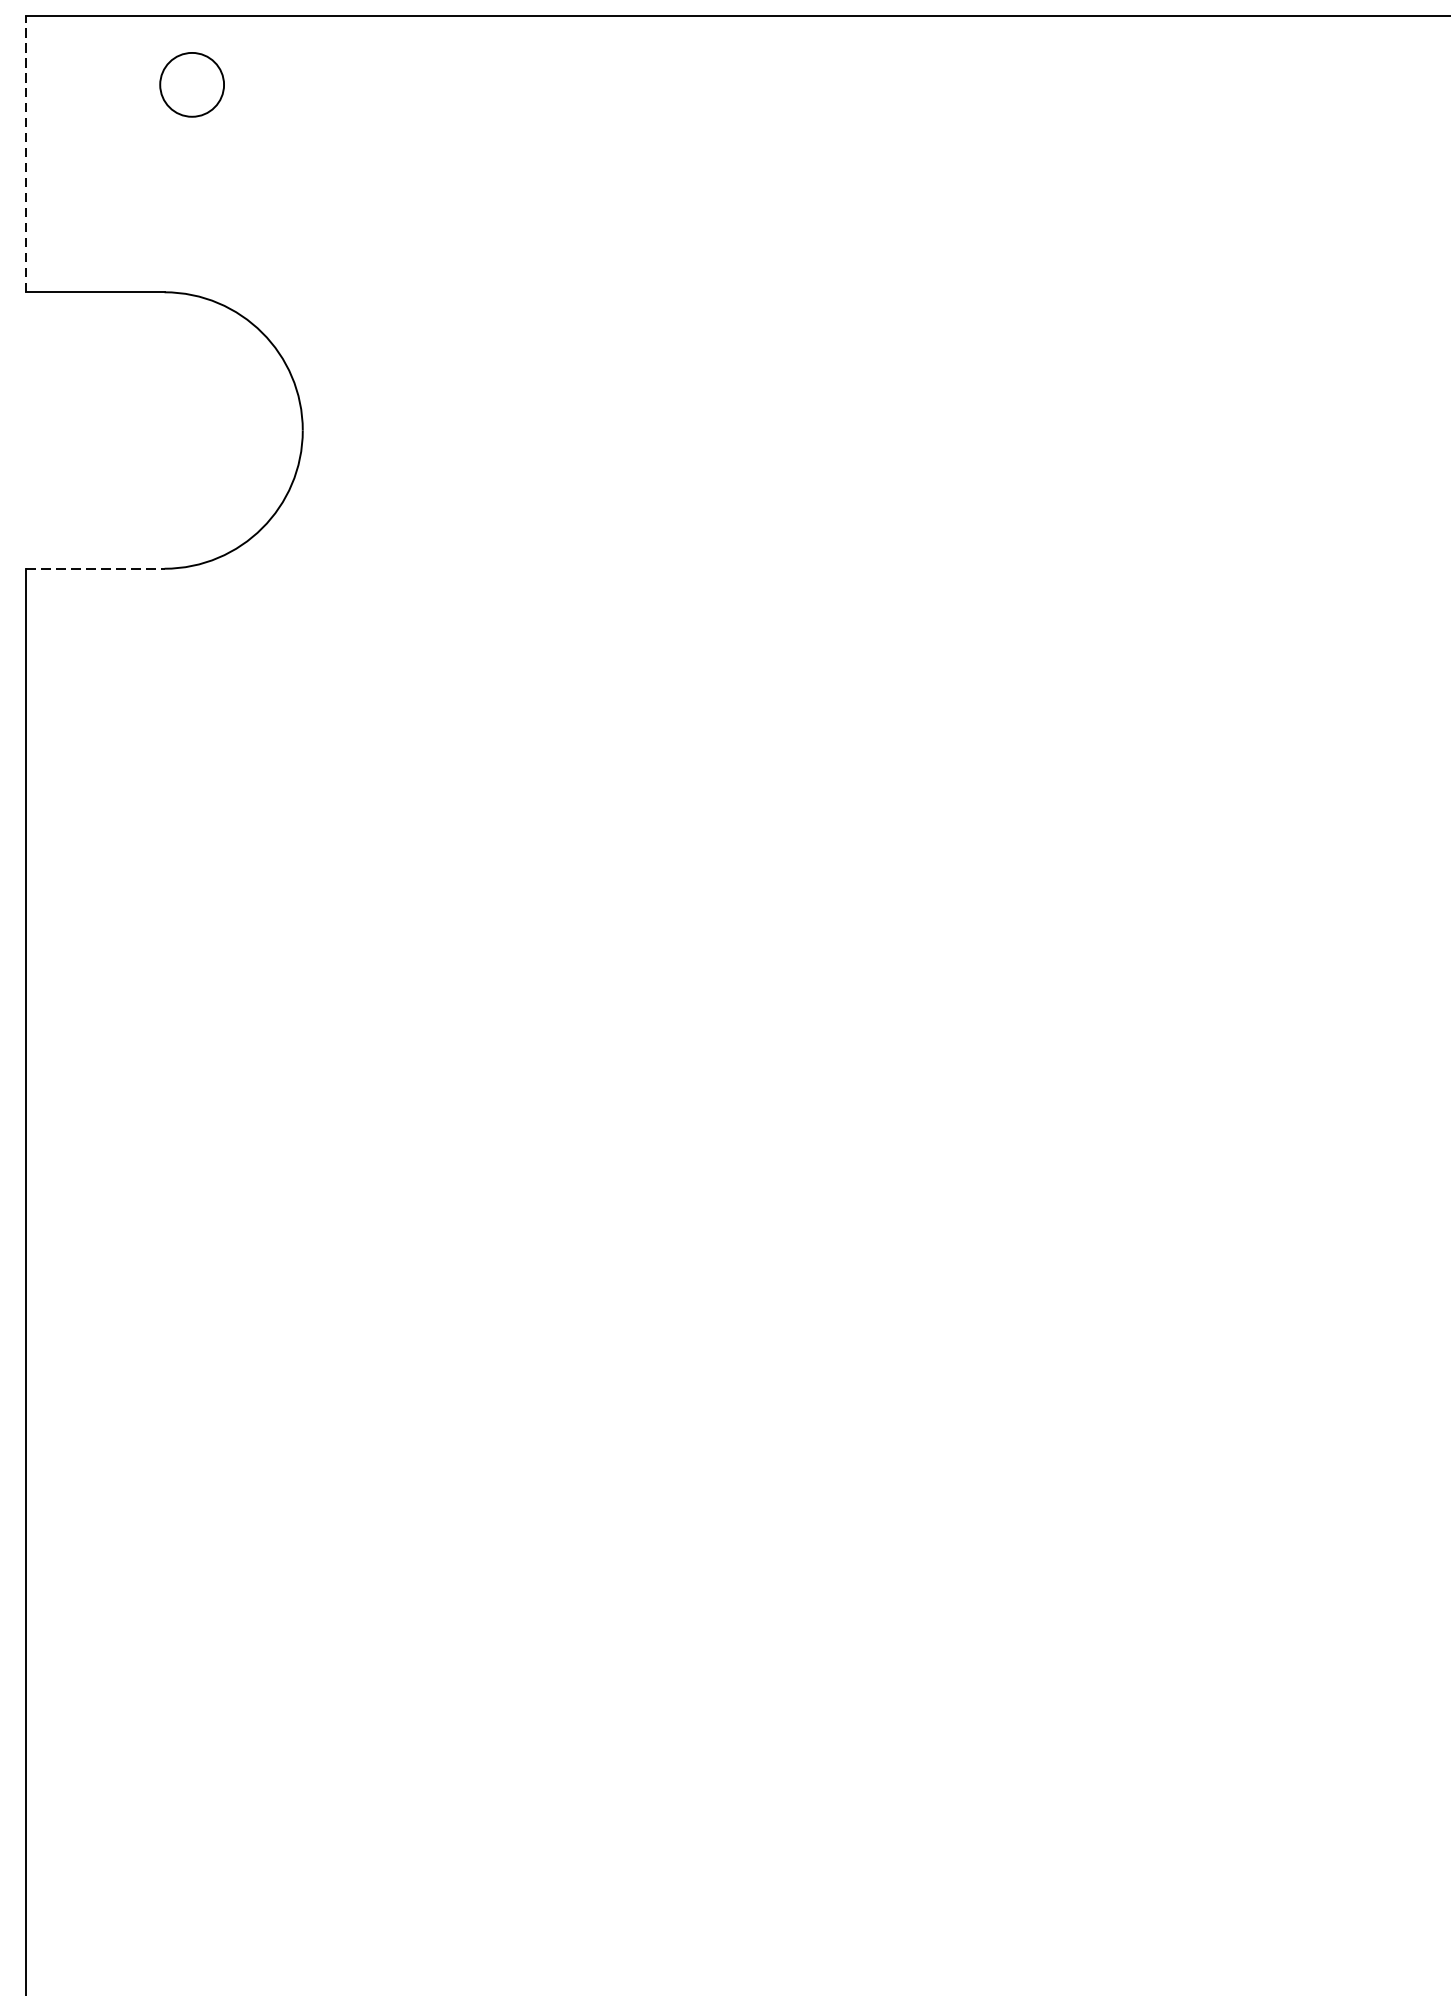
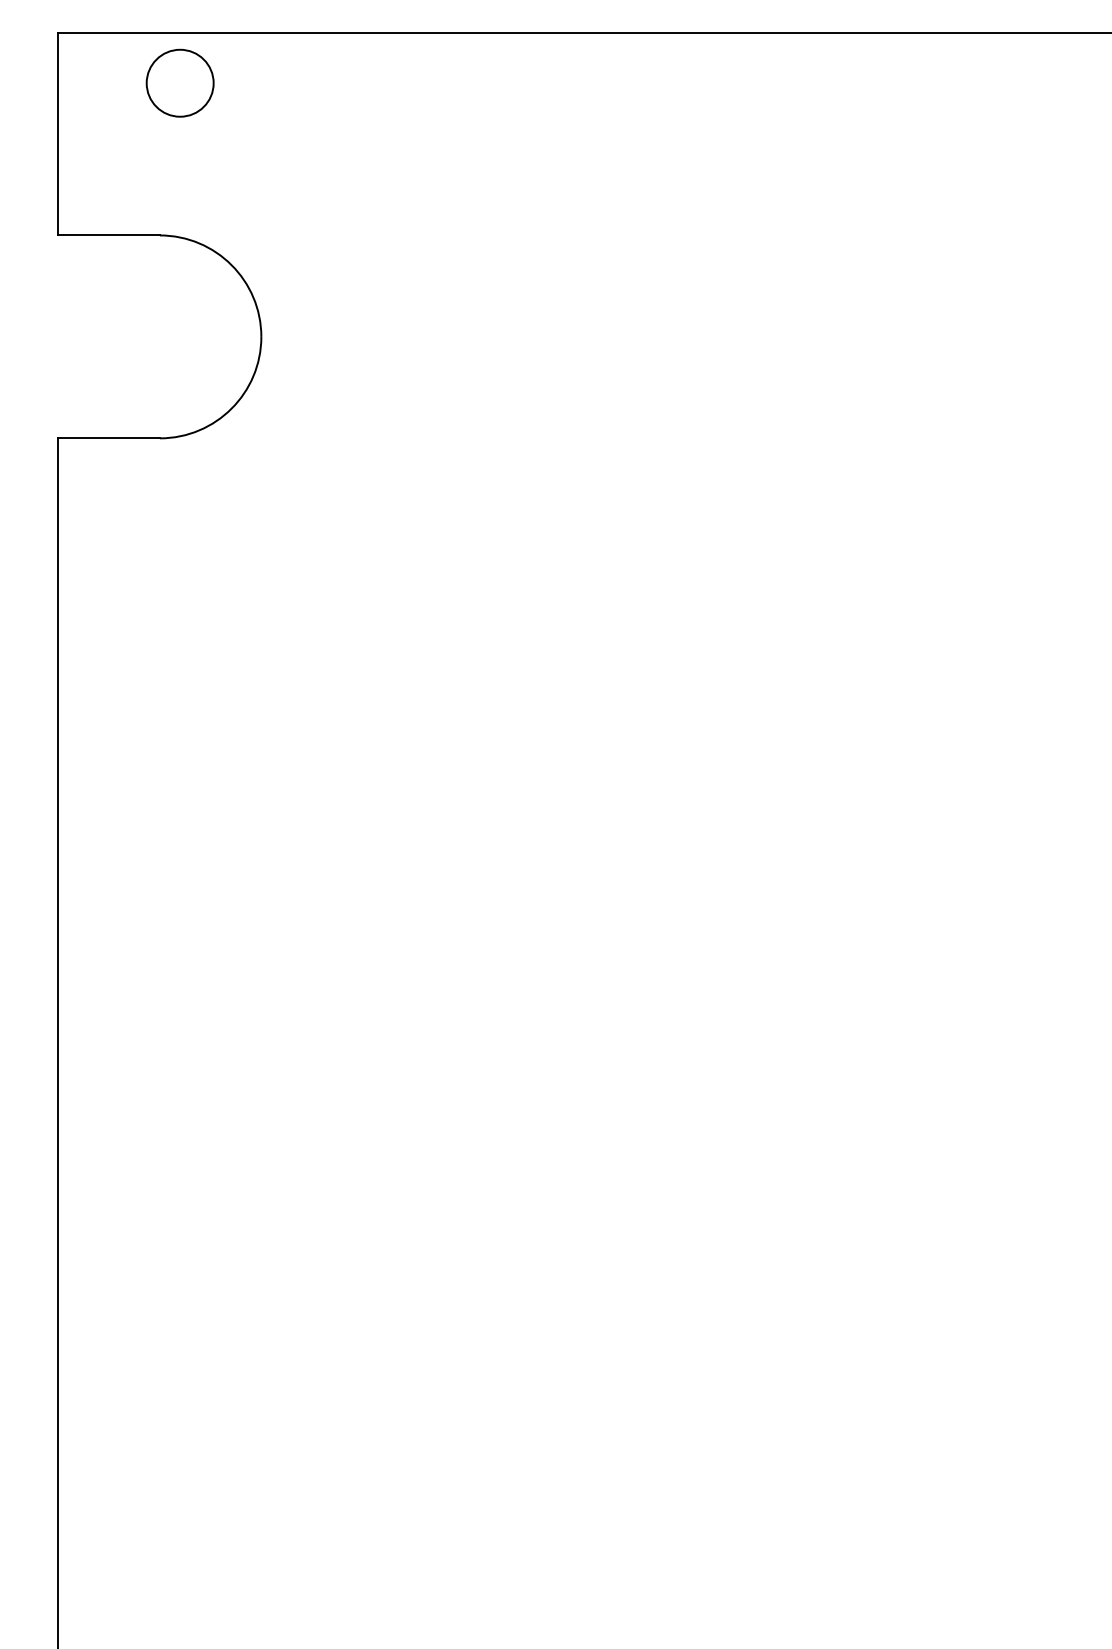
circle: (191, 83) -> (179, 82), size x1.43
line: (26, 153) -> (58, 133), dashed -> solid
line: (95, 568) -> (109, 438), dashed -> solid

